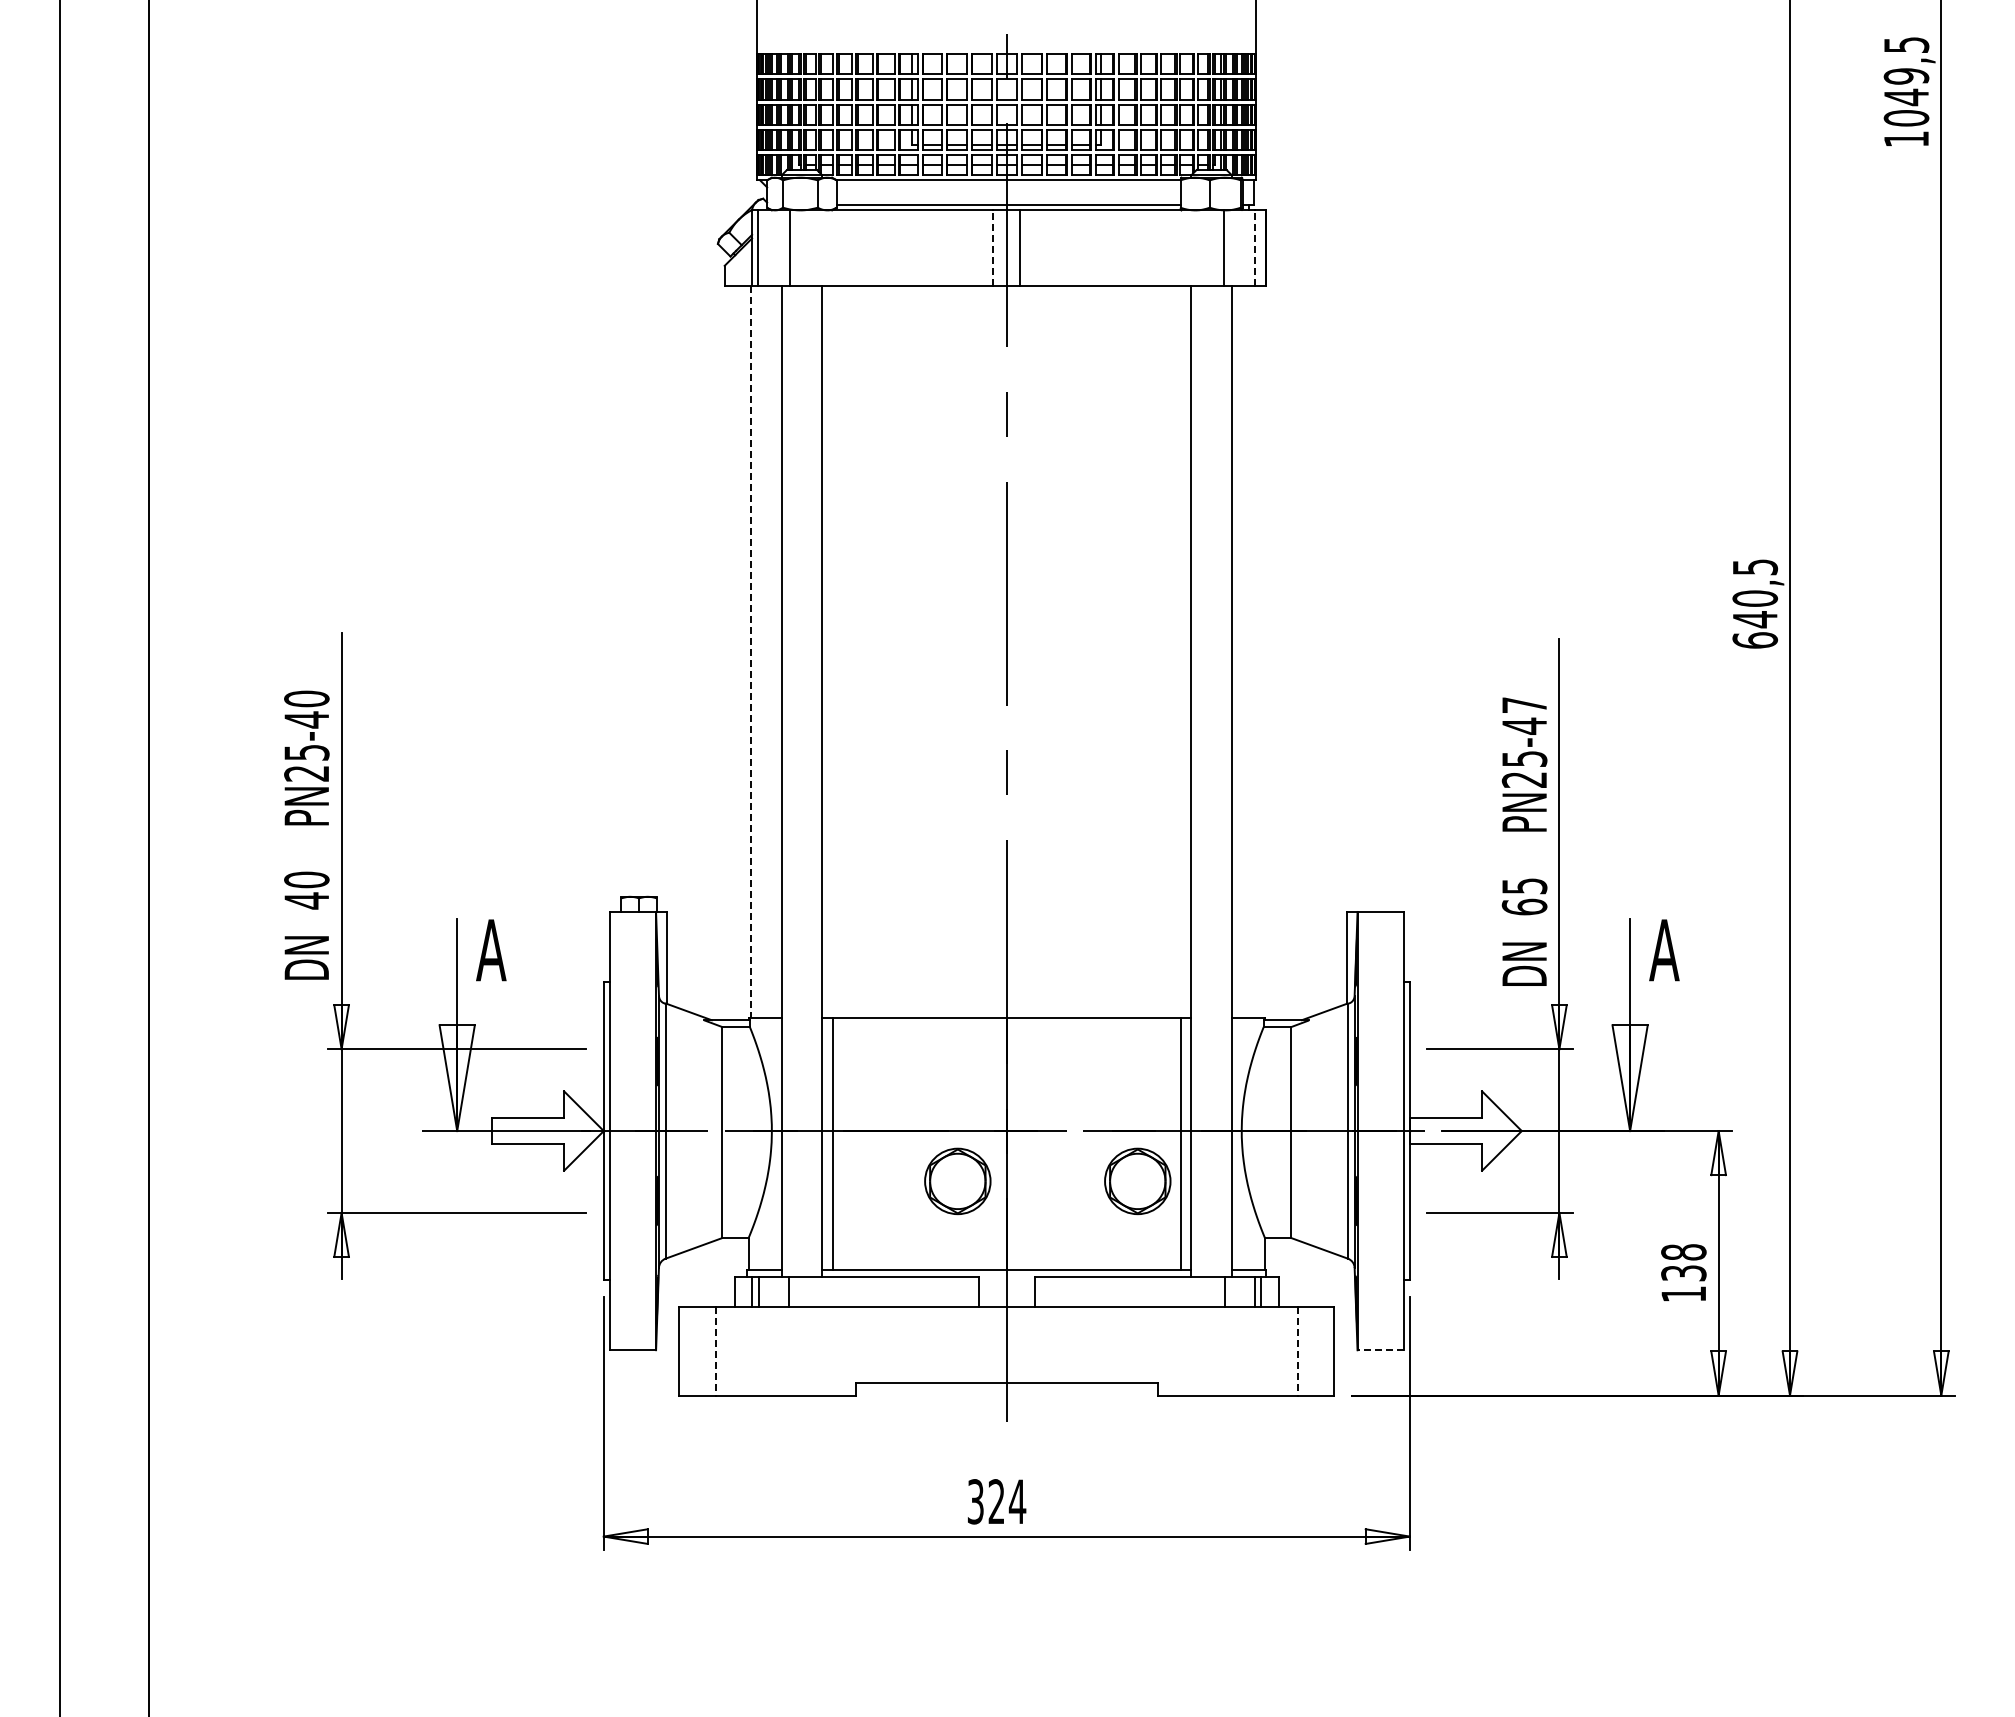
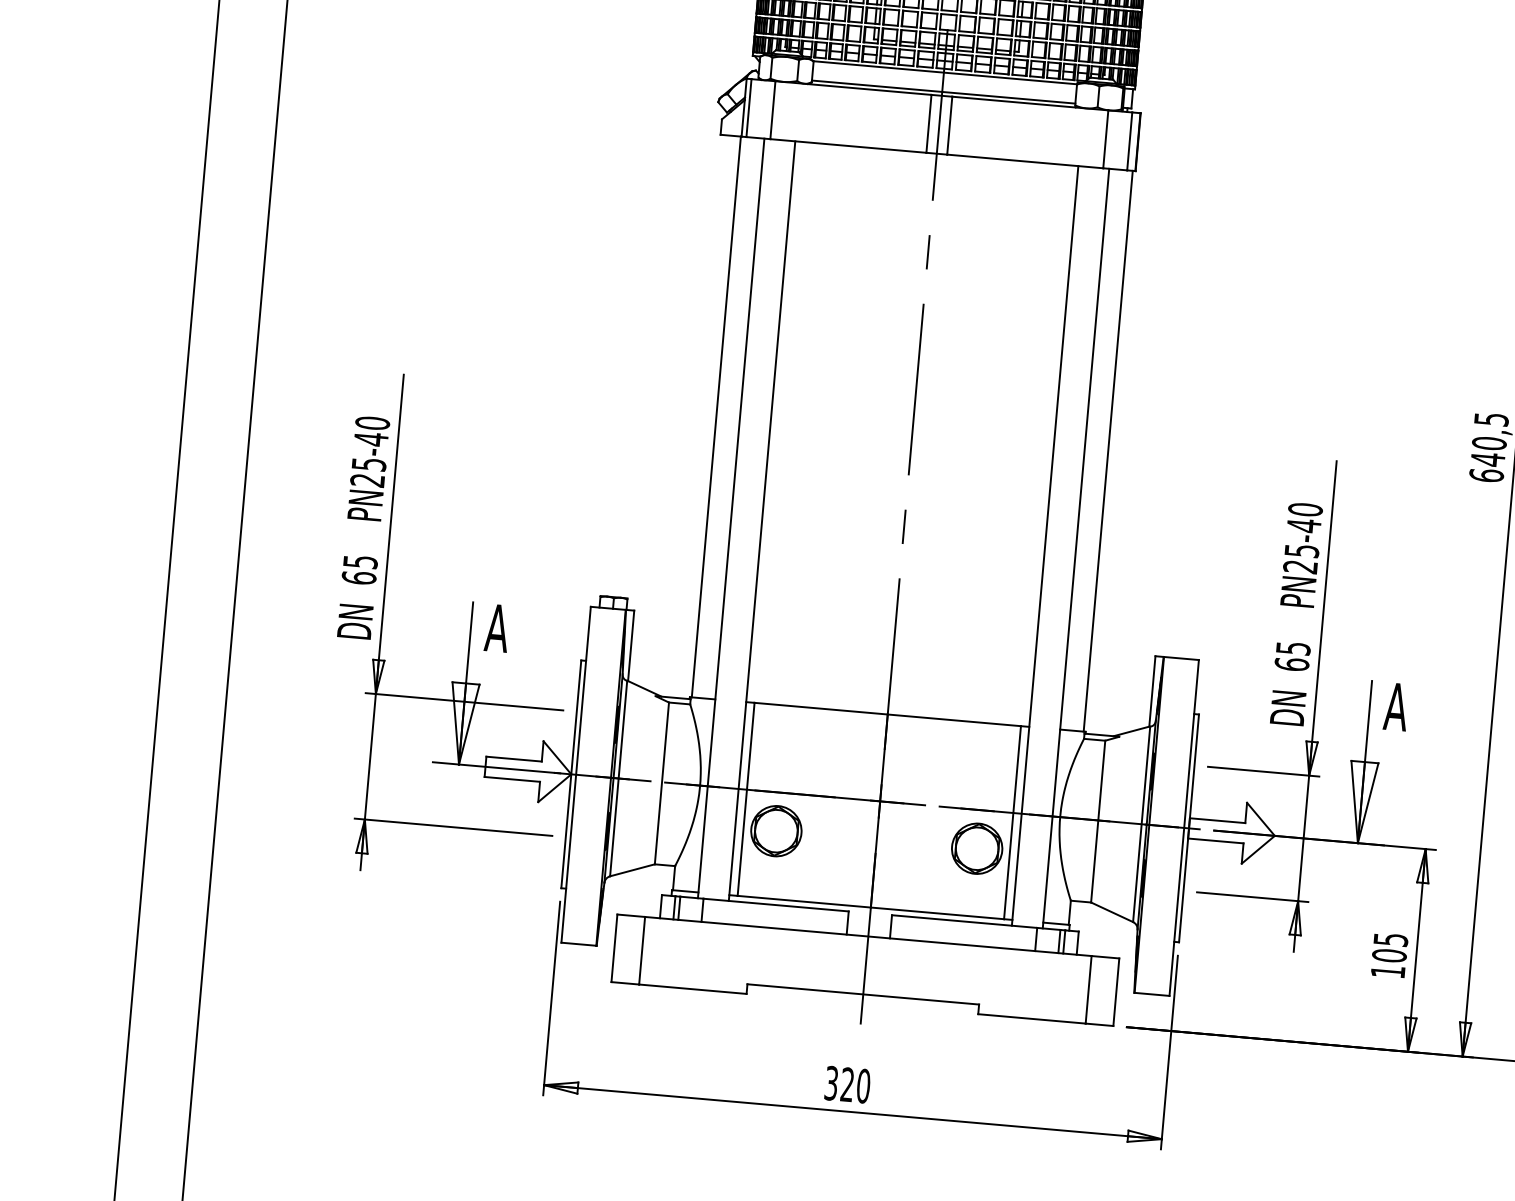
line: (993, 248) -> (929, 124), dashed -> solid
line: (1255, 248) -> (1129, 141), dashed -> solid
line: (751, 651) -> (716, 416), dashed -> solid
line: (1262, 651) -> (1108, 450), added
text: (1524, 705) -> (1305, 509), PN25-47 -> PN25-40
text: (306, 890) -> (359, 570), 40 -> 65
part: (957, 1181) -> (776, 831), moved
text: (1683, 1262) -> (1389, 947), 138 -> 105
line: (1380, 1350) -> (1151, 994), dashed -> solid
line: (715, 1351) -> (642, 950), dashed -> solid
line: (1298, 1351) -> (1088, 989), dashed -> solid
text: (1017, 1501) -> (863, 1085), 324 -> 320

